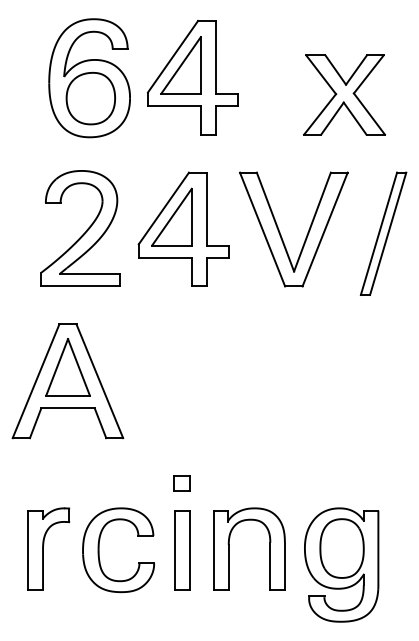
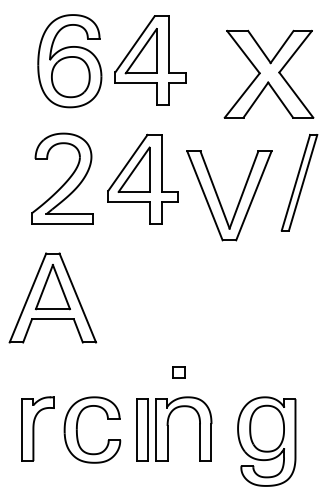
part: (344, 94) -> (269, 73), size x1.4
part: (281, 234) -> (219, 199), moved
part: (181, 483) -> (178, 372), moved
part: (229, 548) -> (168, 428), moved

